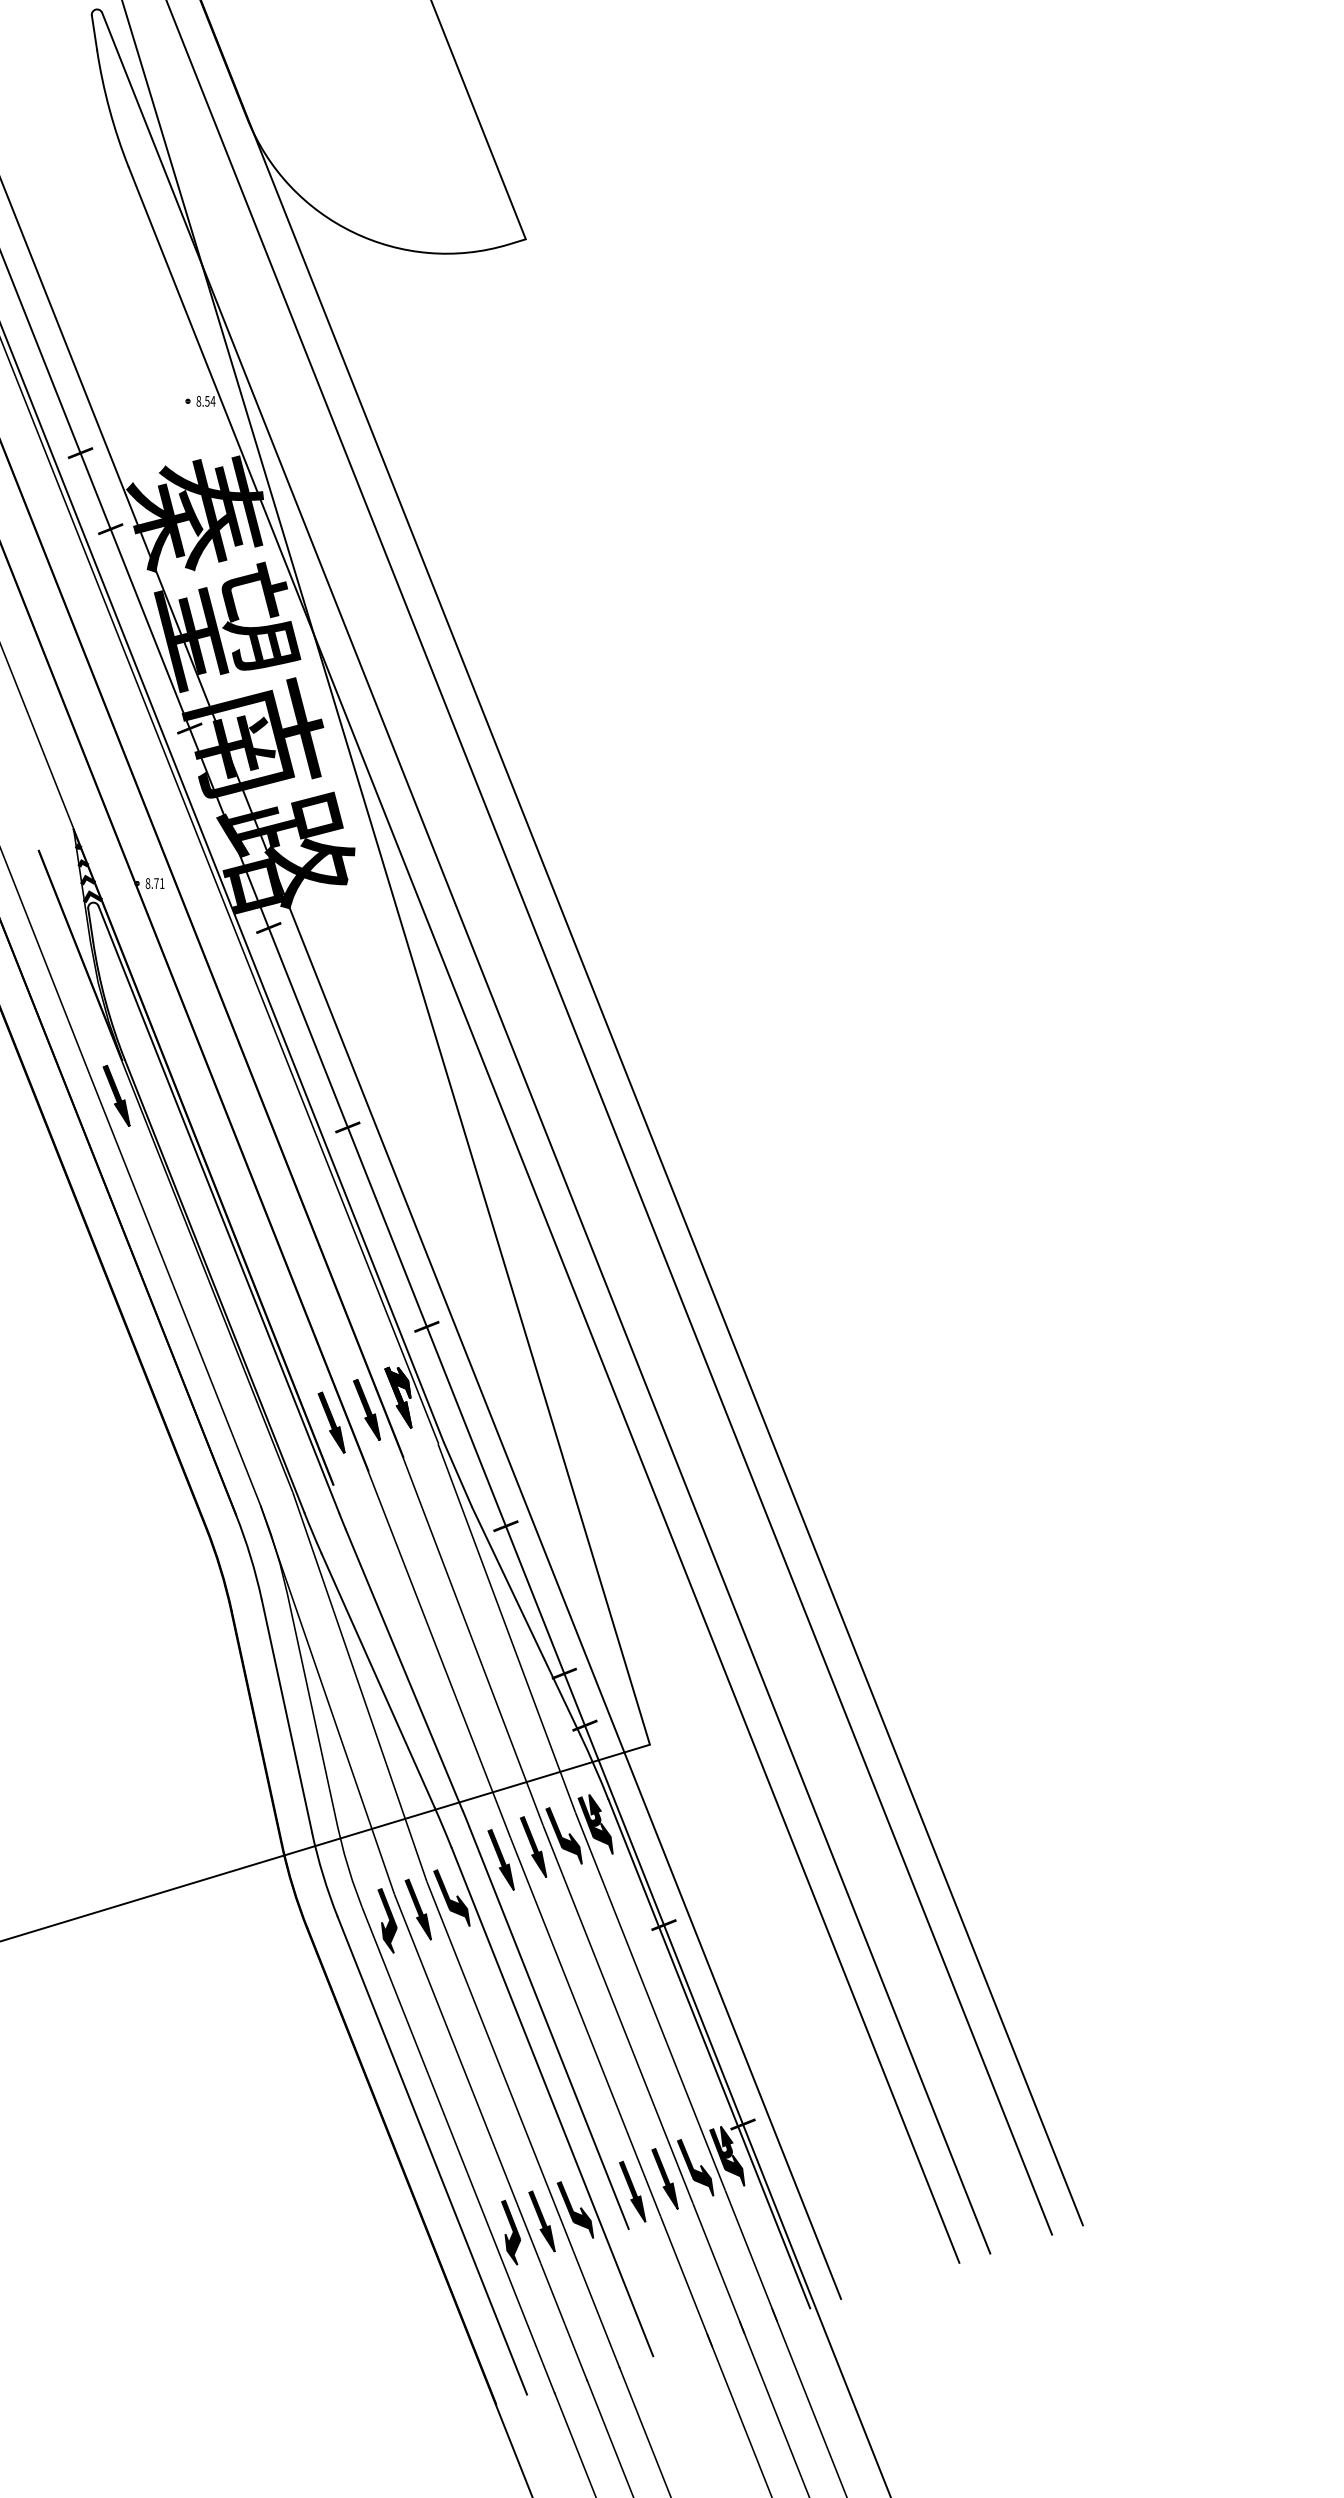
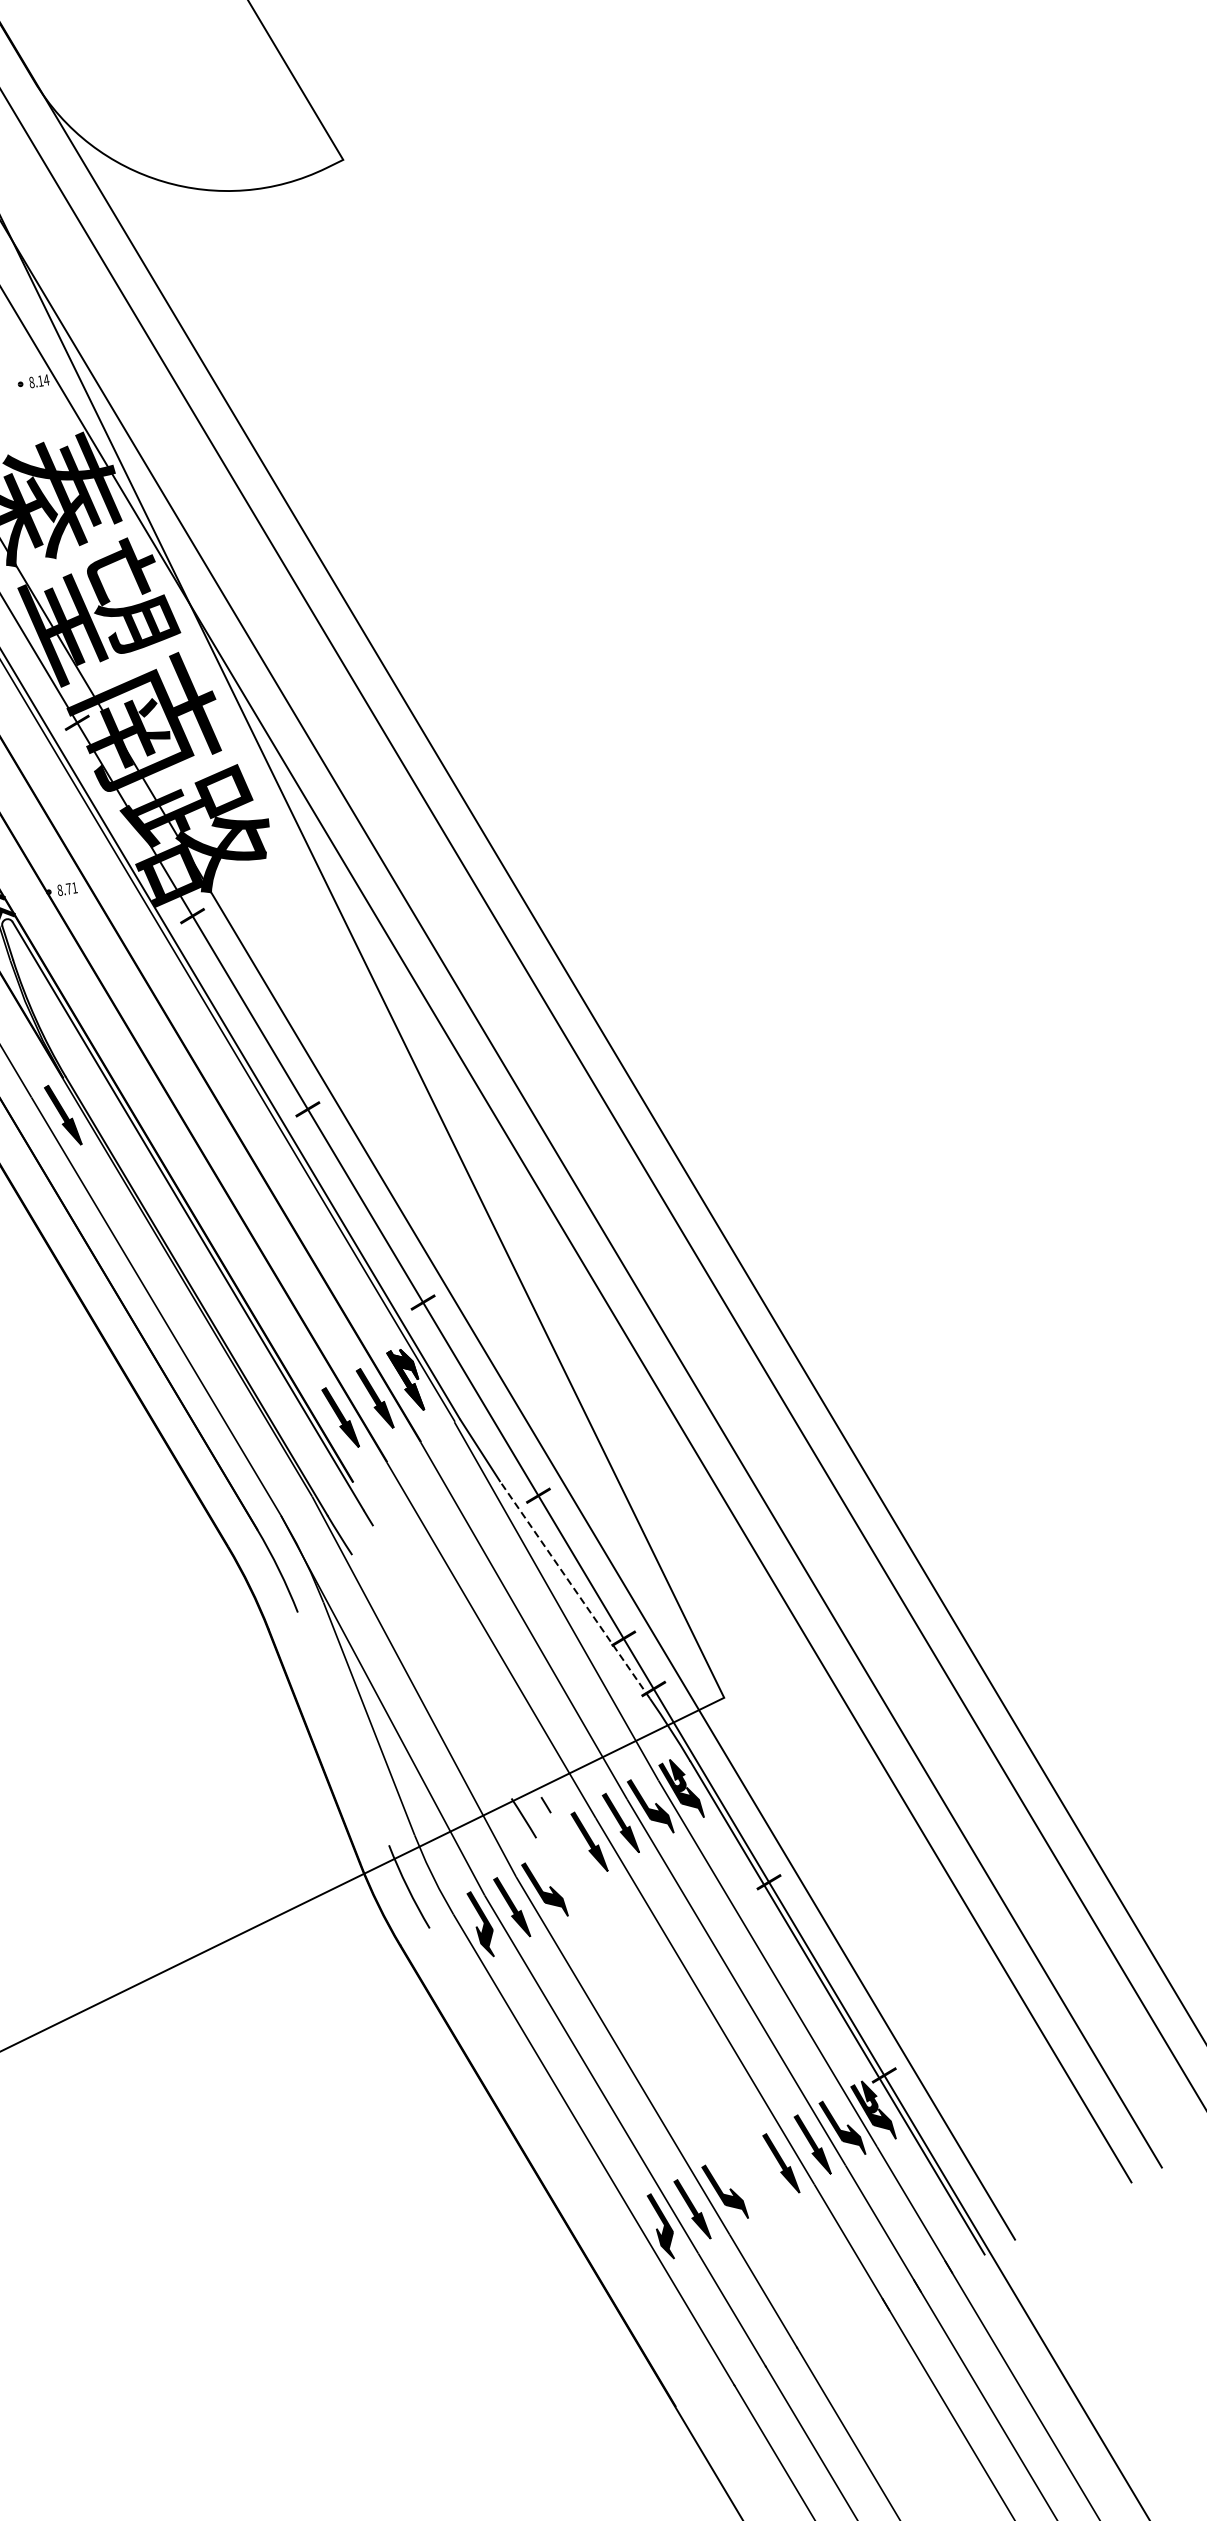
text: (207, 401) -> (40, 381), 8.54 -> 8.14
line: (526, 1620) -> (575, 1589), solid -> dashed
line: (403, 1669) -> (456, 1661), removed
line: (377, 1680) -> (431, 1676), removed
line: (286, 1715) -> (342, 1728), removed
line: (548, 2027) -> (666, 2007), removed
line: (552, 2102) -> (683, 2084), removed
line: (432, 2155) -> (567, 2159), removed

